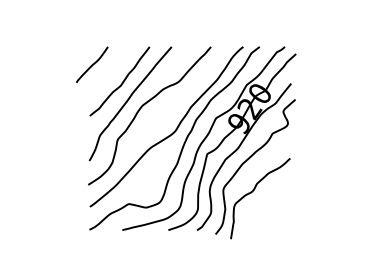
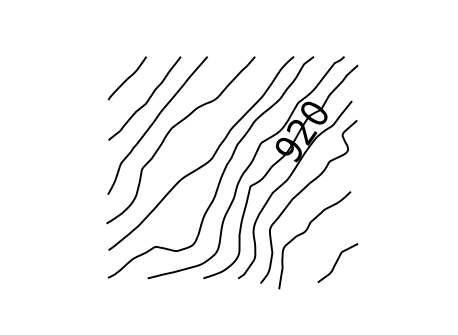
curve: (91, 64) -> (126, 78), moved
curve: (279, 217) -> (337, 262), added

